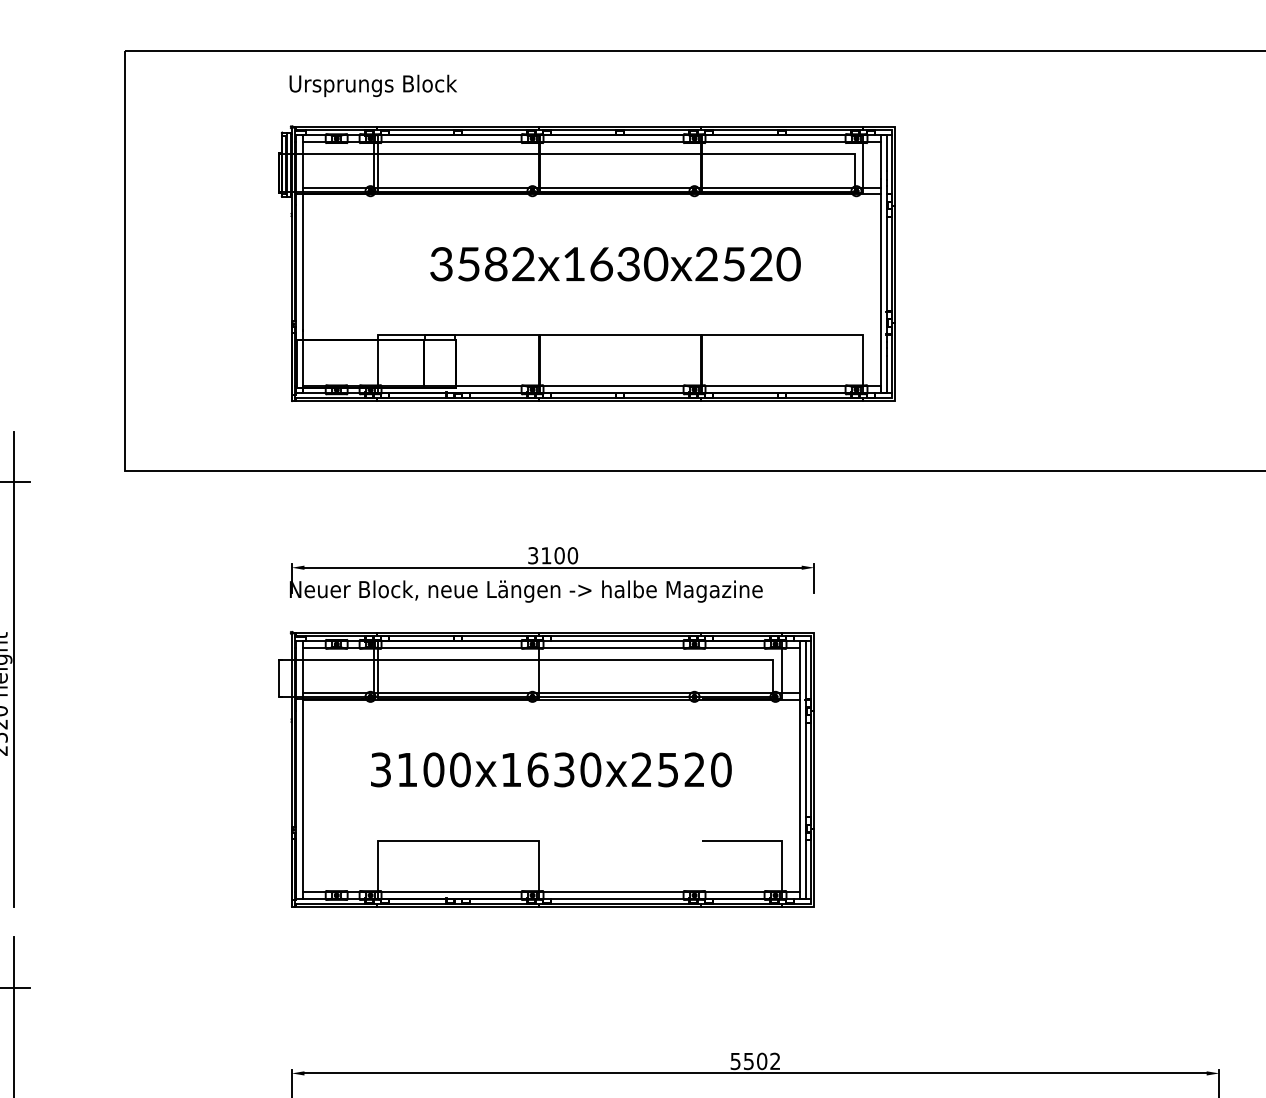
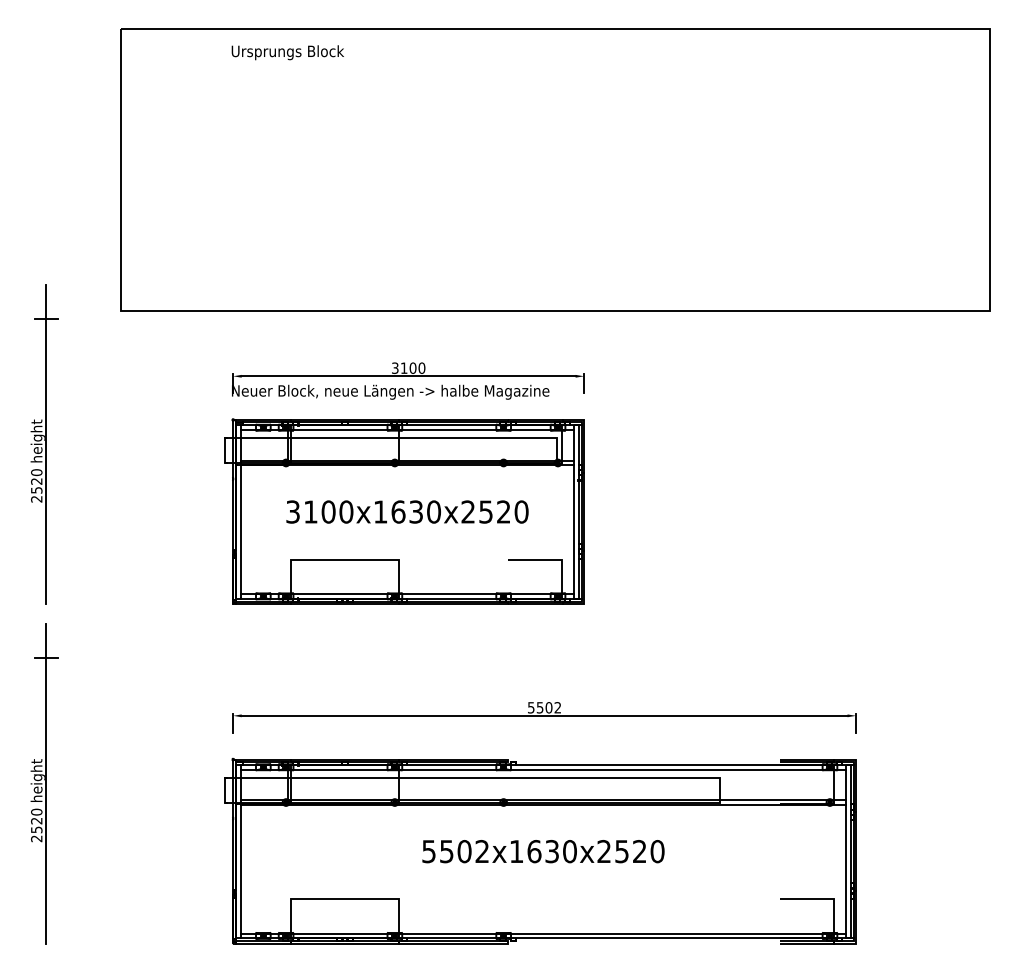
part: (587, 262) -> (431, 171), removed

